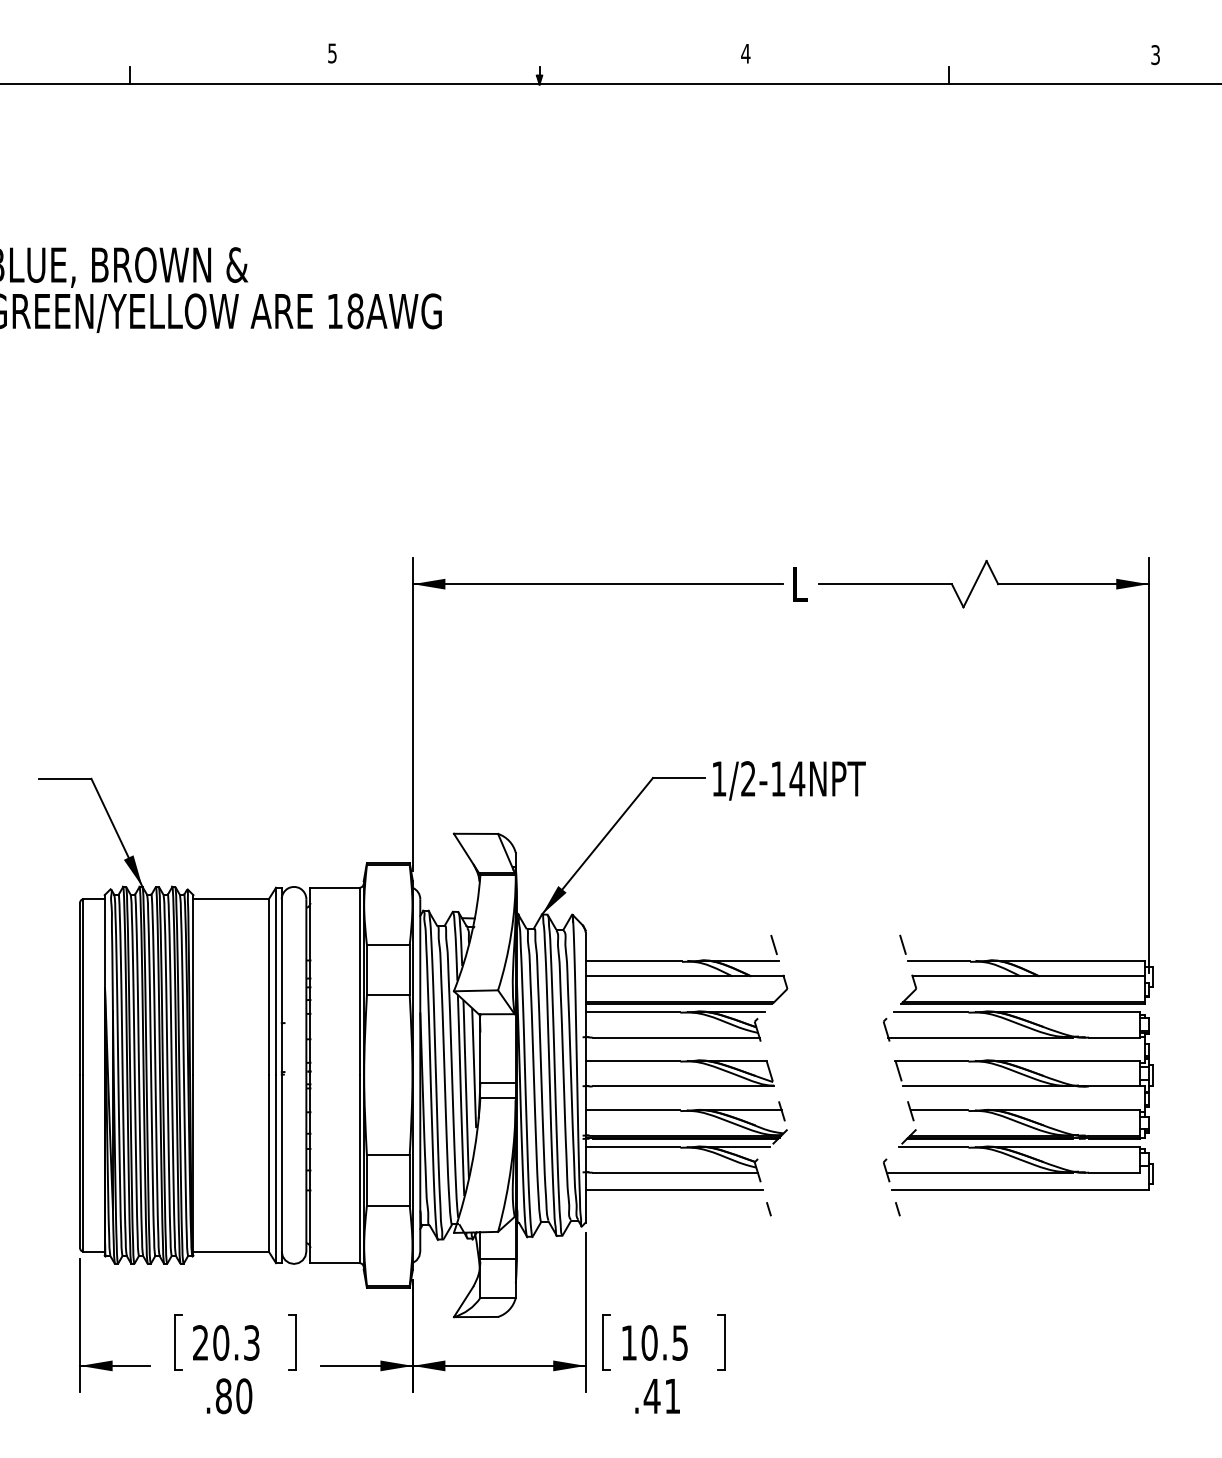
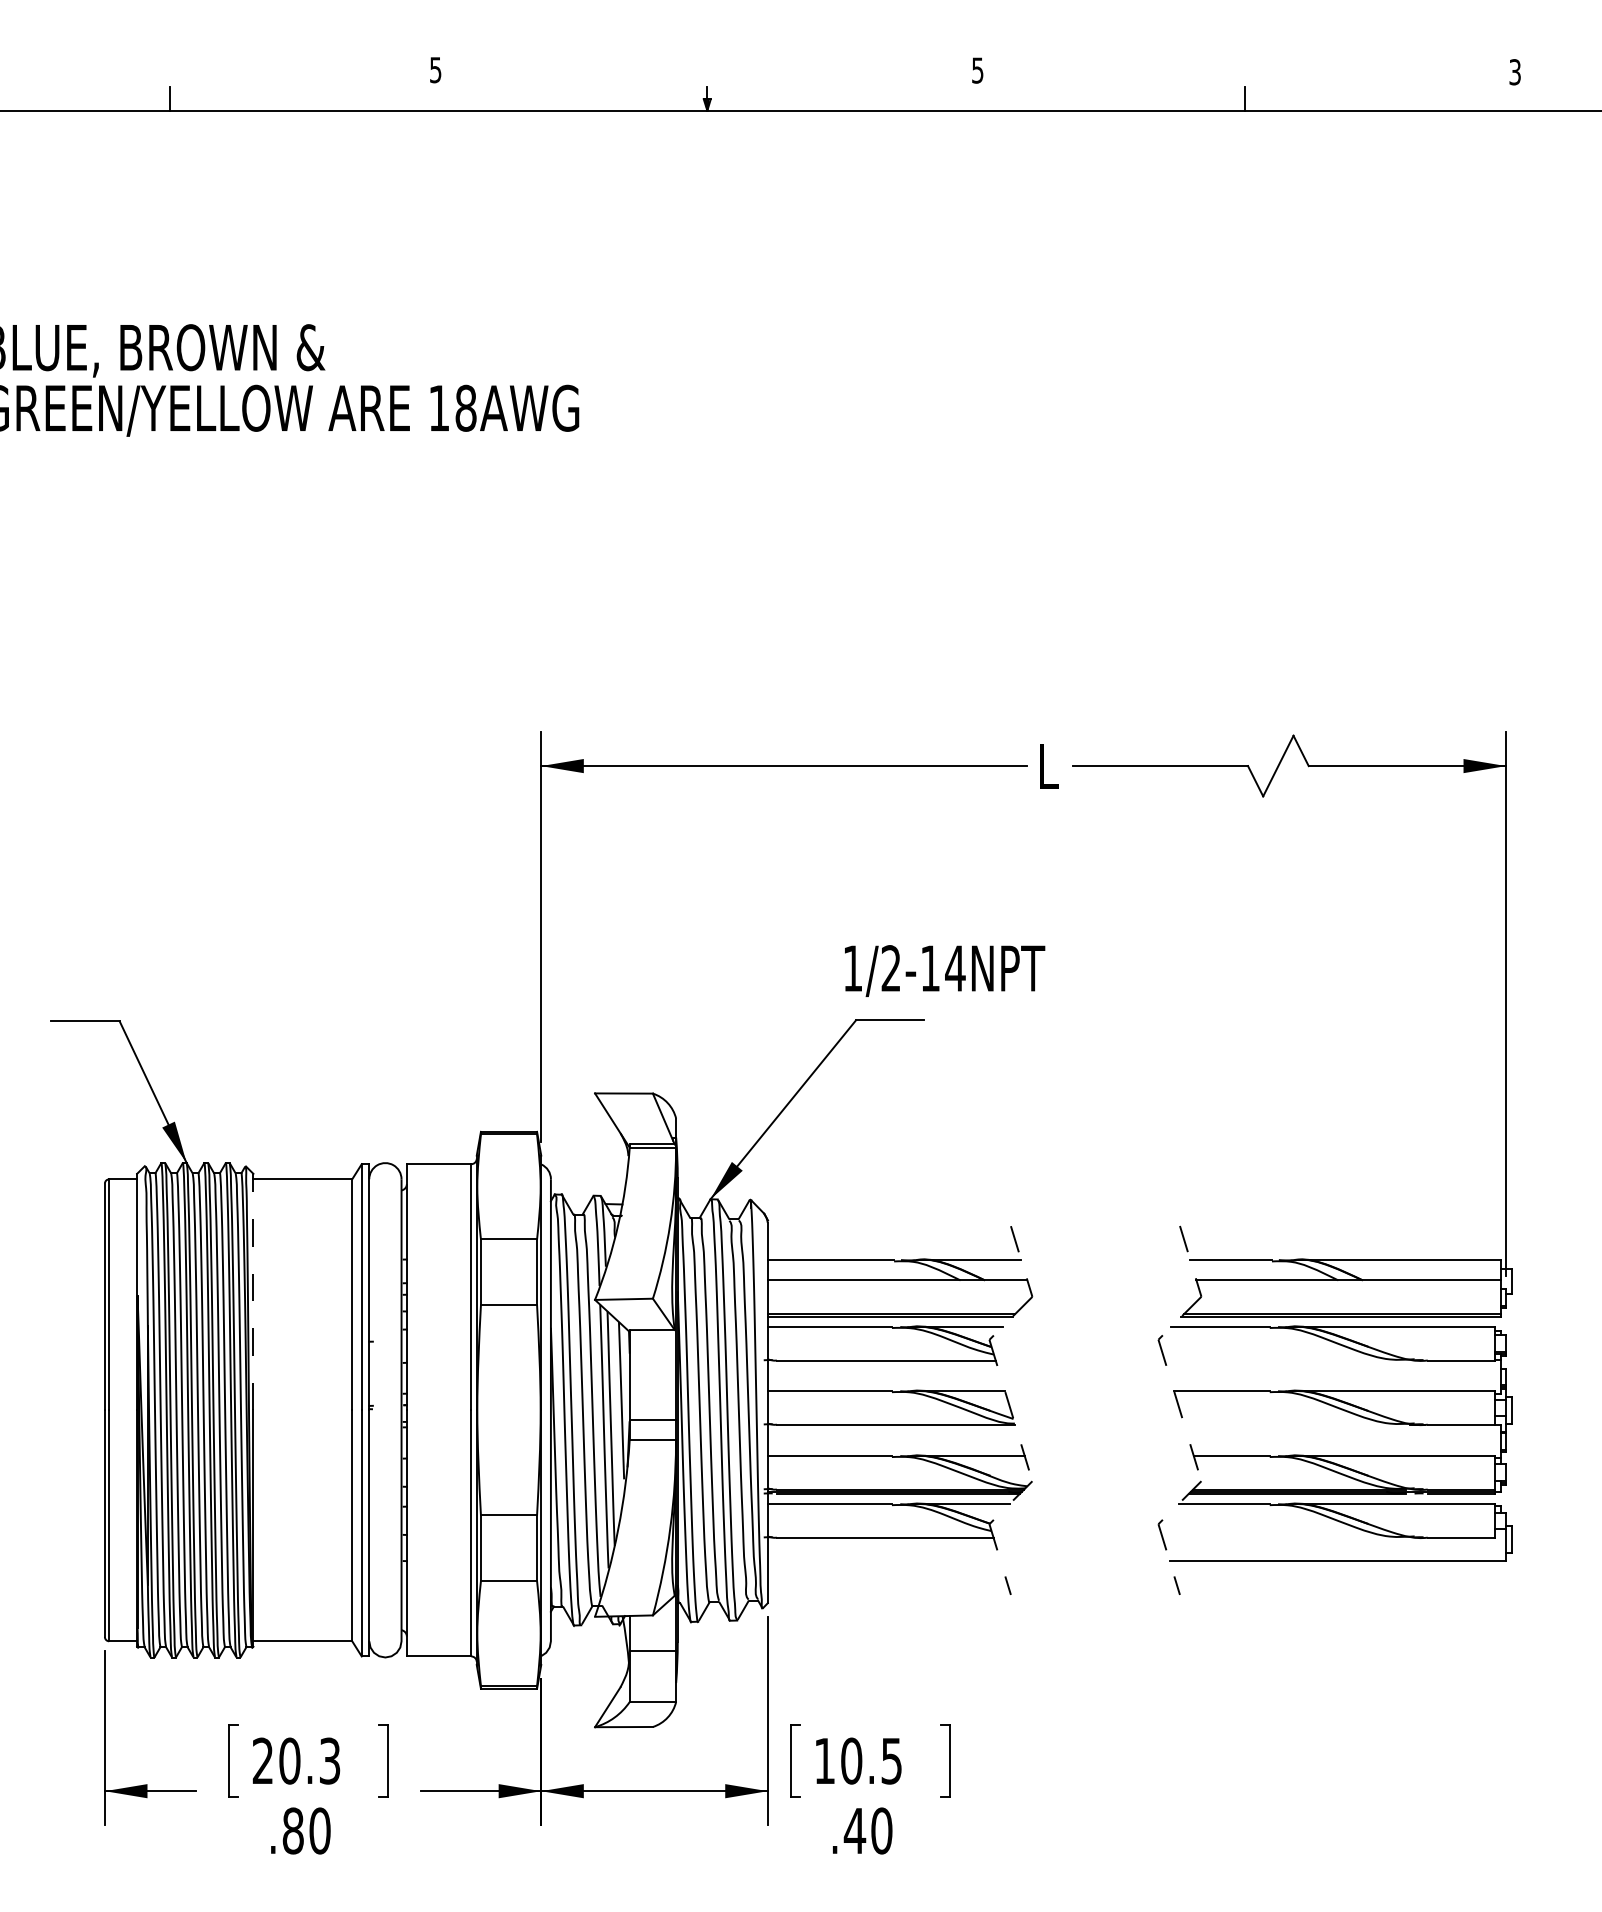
text: (745, 53) -> (977, 70), 4 -> 5
text: (789, 780) -> (945, 970), moved
line: (193, 984) -> (253, 1291), solid -> dashed
line: (980, 1037) -> (1285, 1360), removed
line: (988, 1086) -> (1295, 1424), removed
line: (979, 1172) -> (1284, 1537), removed
line: (673, 1189) -> (883, 1560), removed
text: (672, 1395) -> (881, 1830), .41 -> .40

